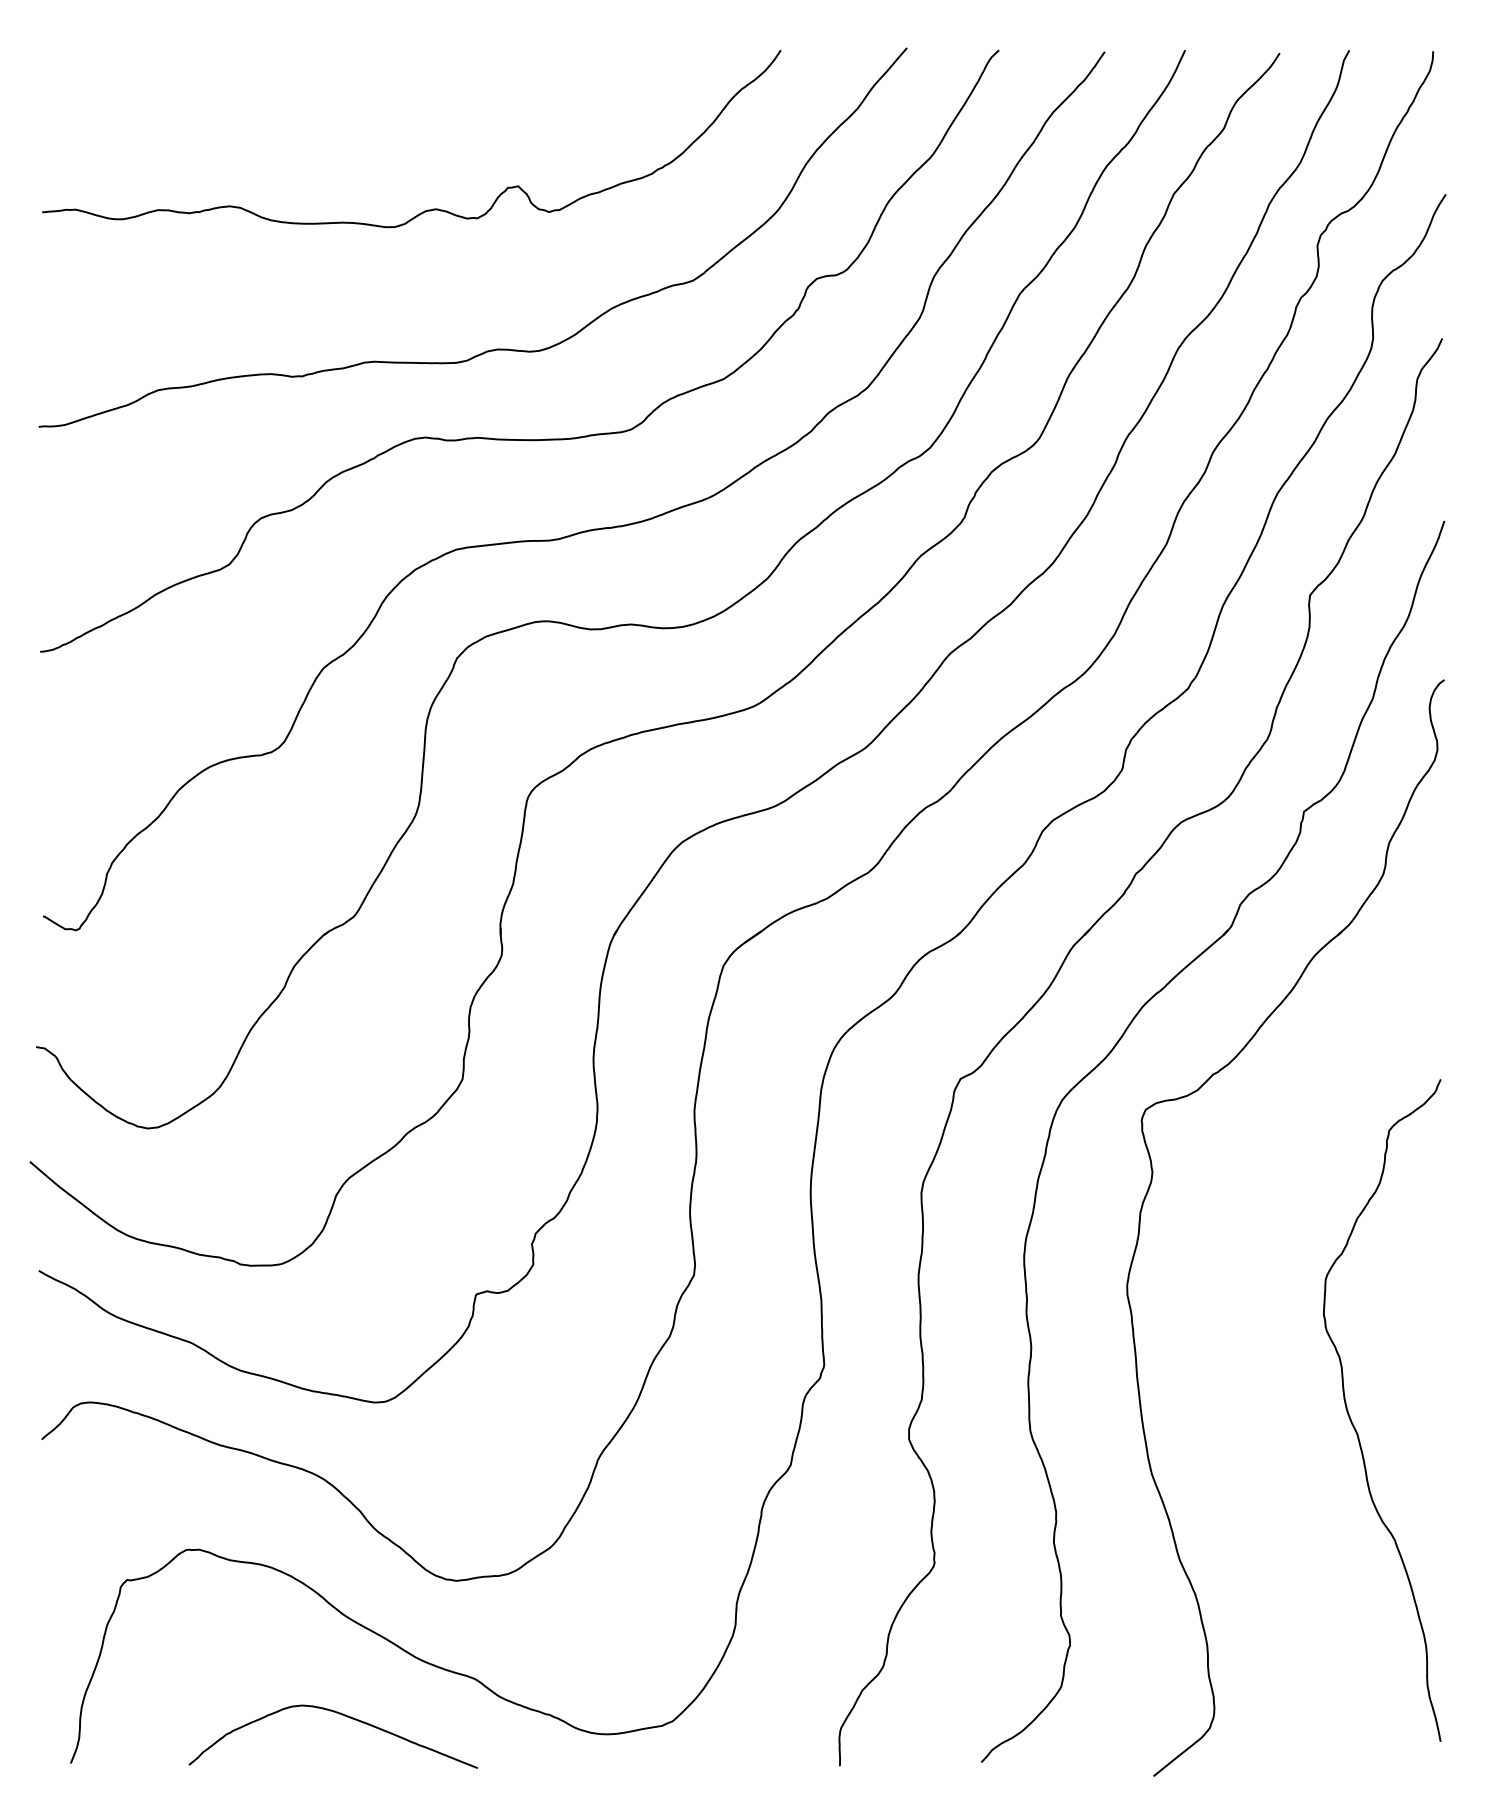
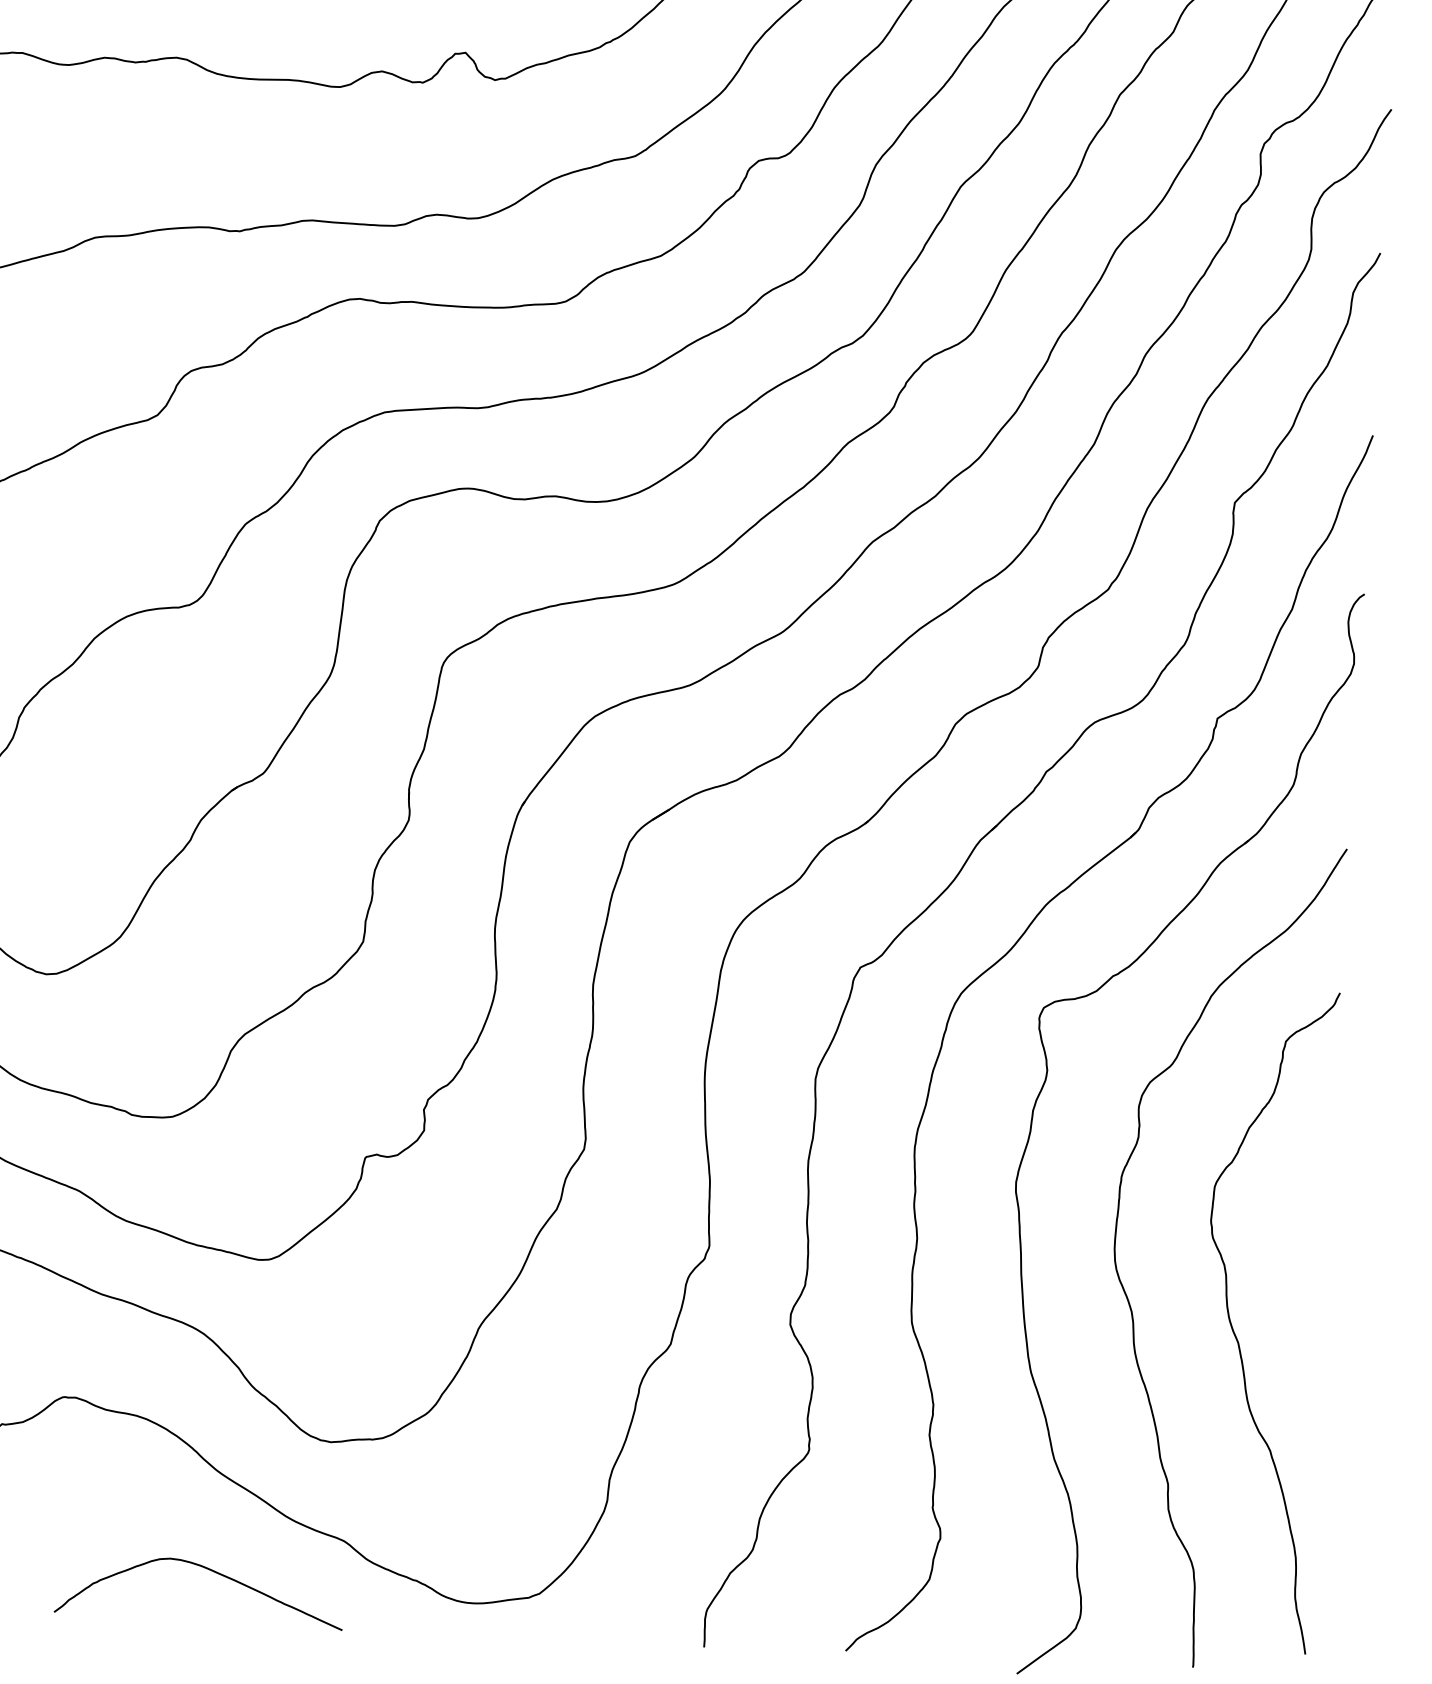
curve: (1240, 1384) -> (1124, 1287), added

